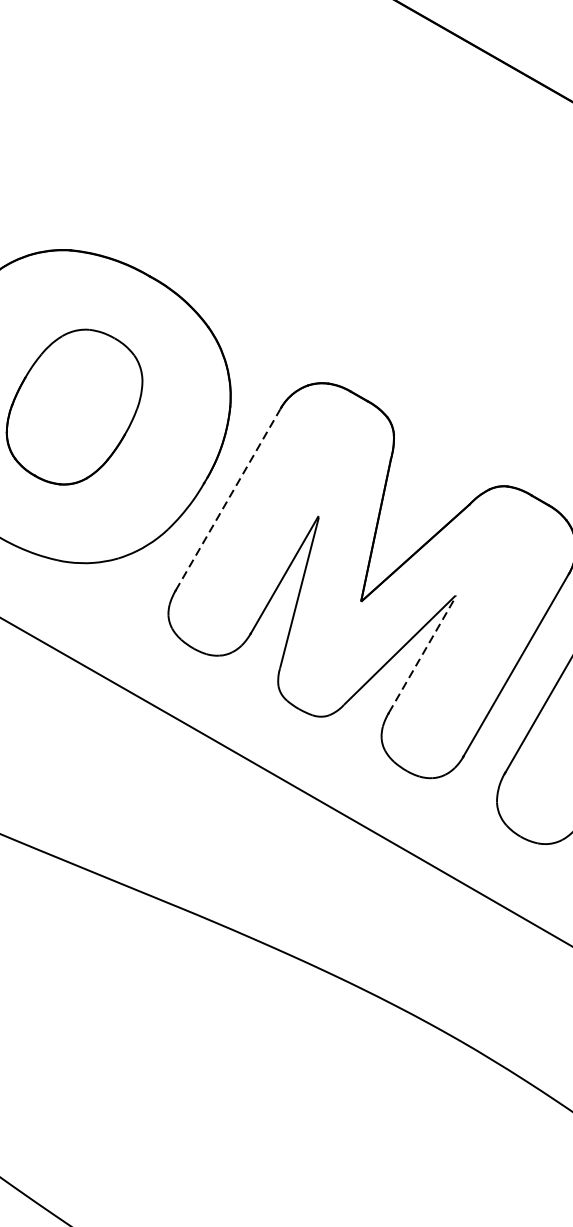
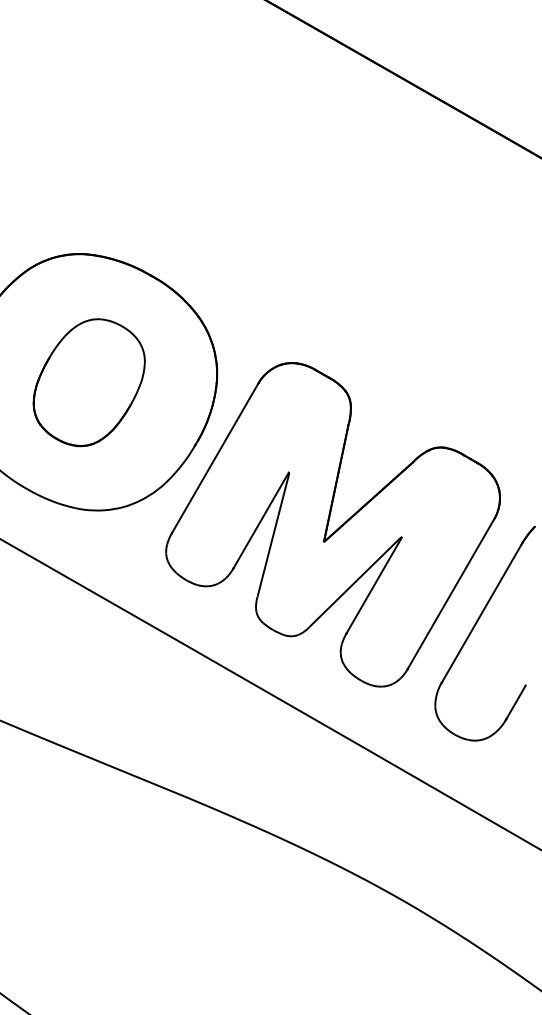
line: (227, 499) -> (214, 458), dashed -> solid
line: (422, 653) -> (374, 584), dashed -> solid

